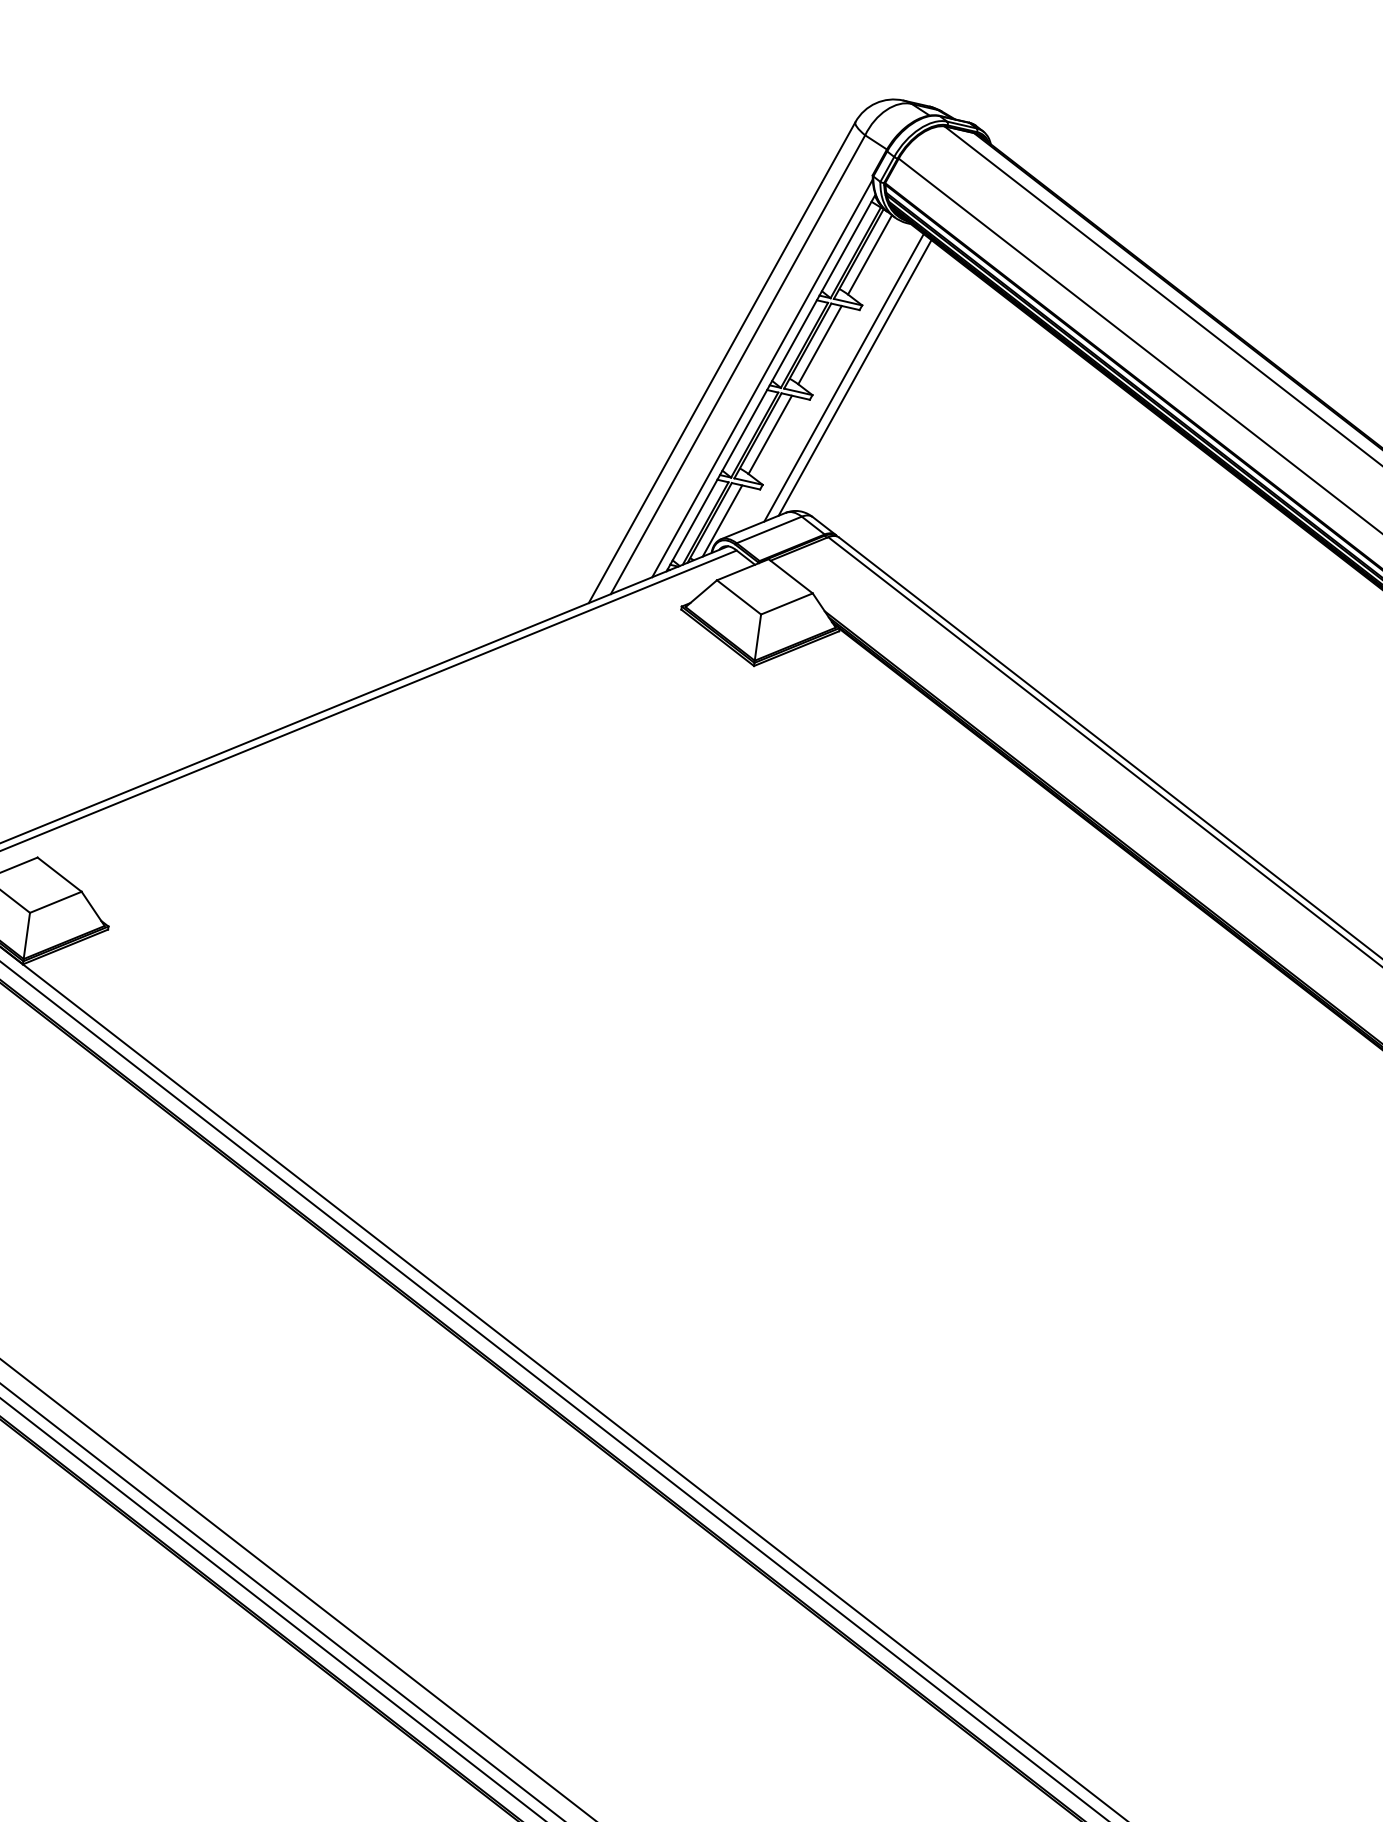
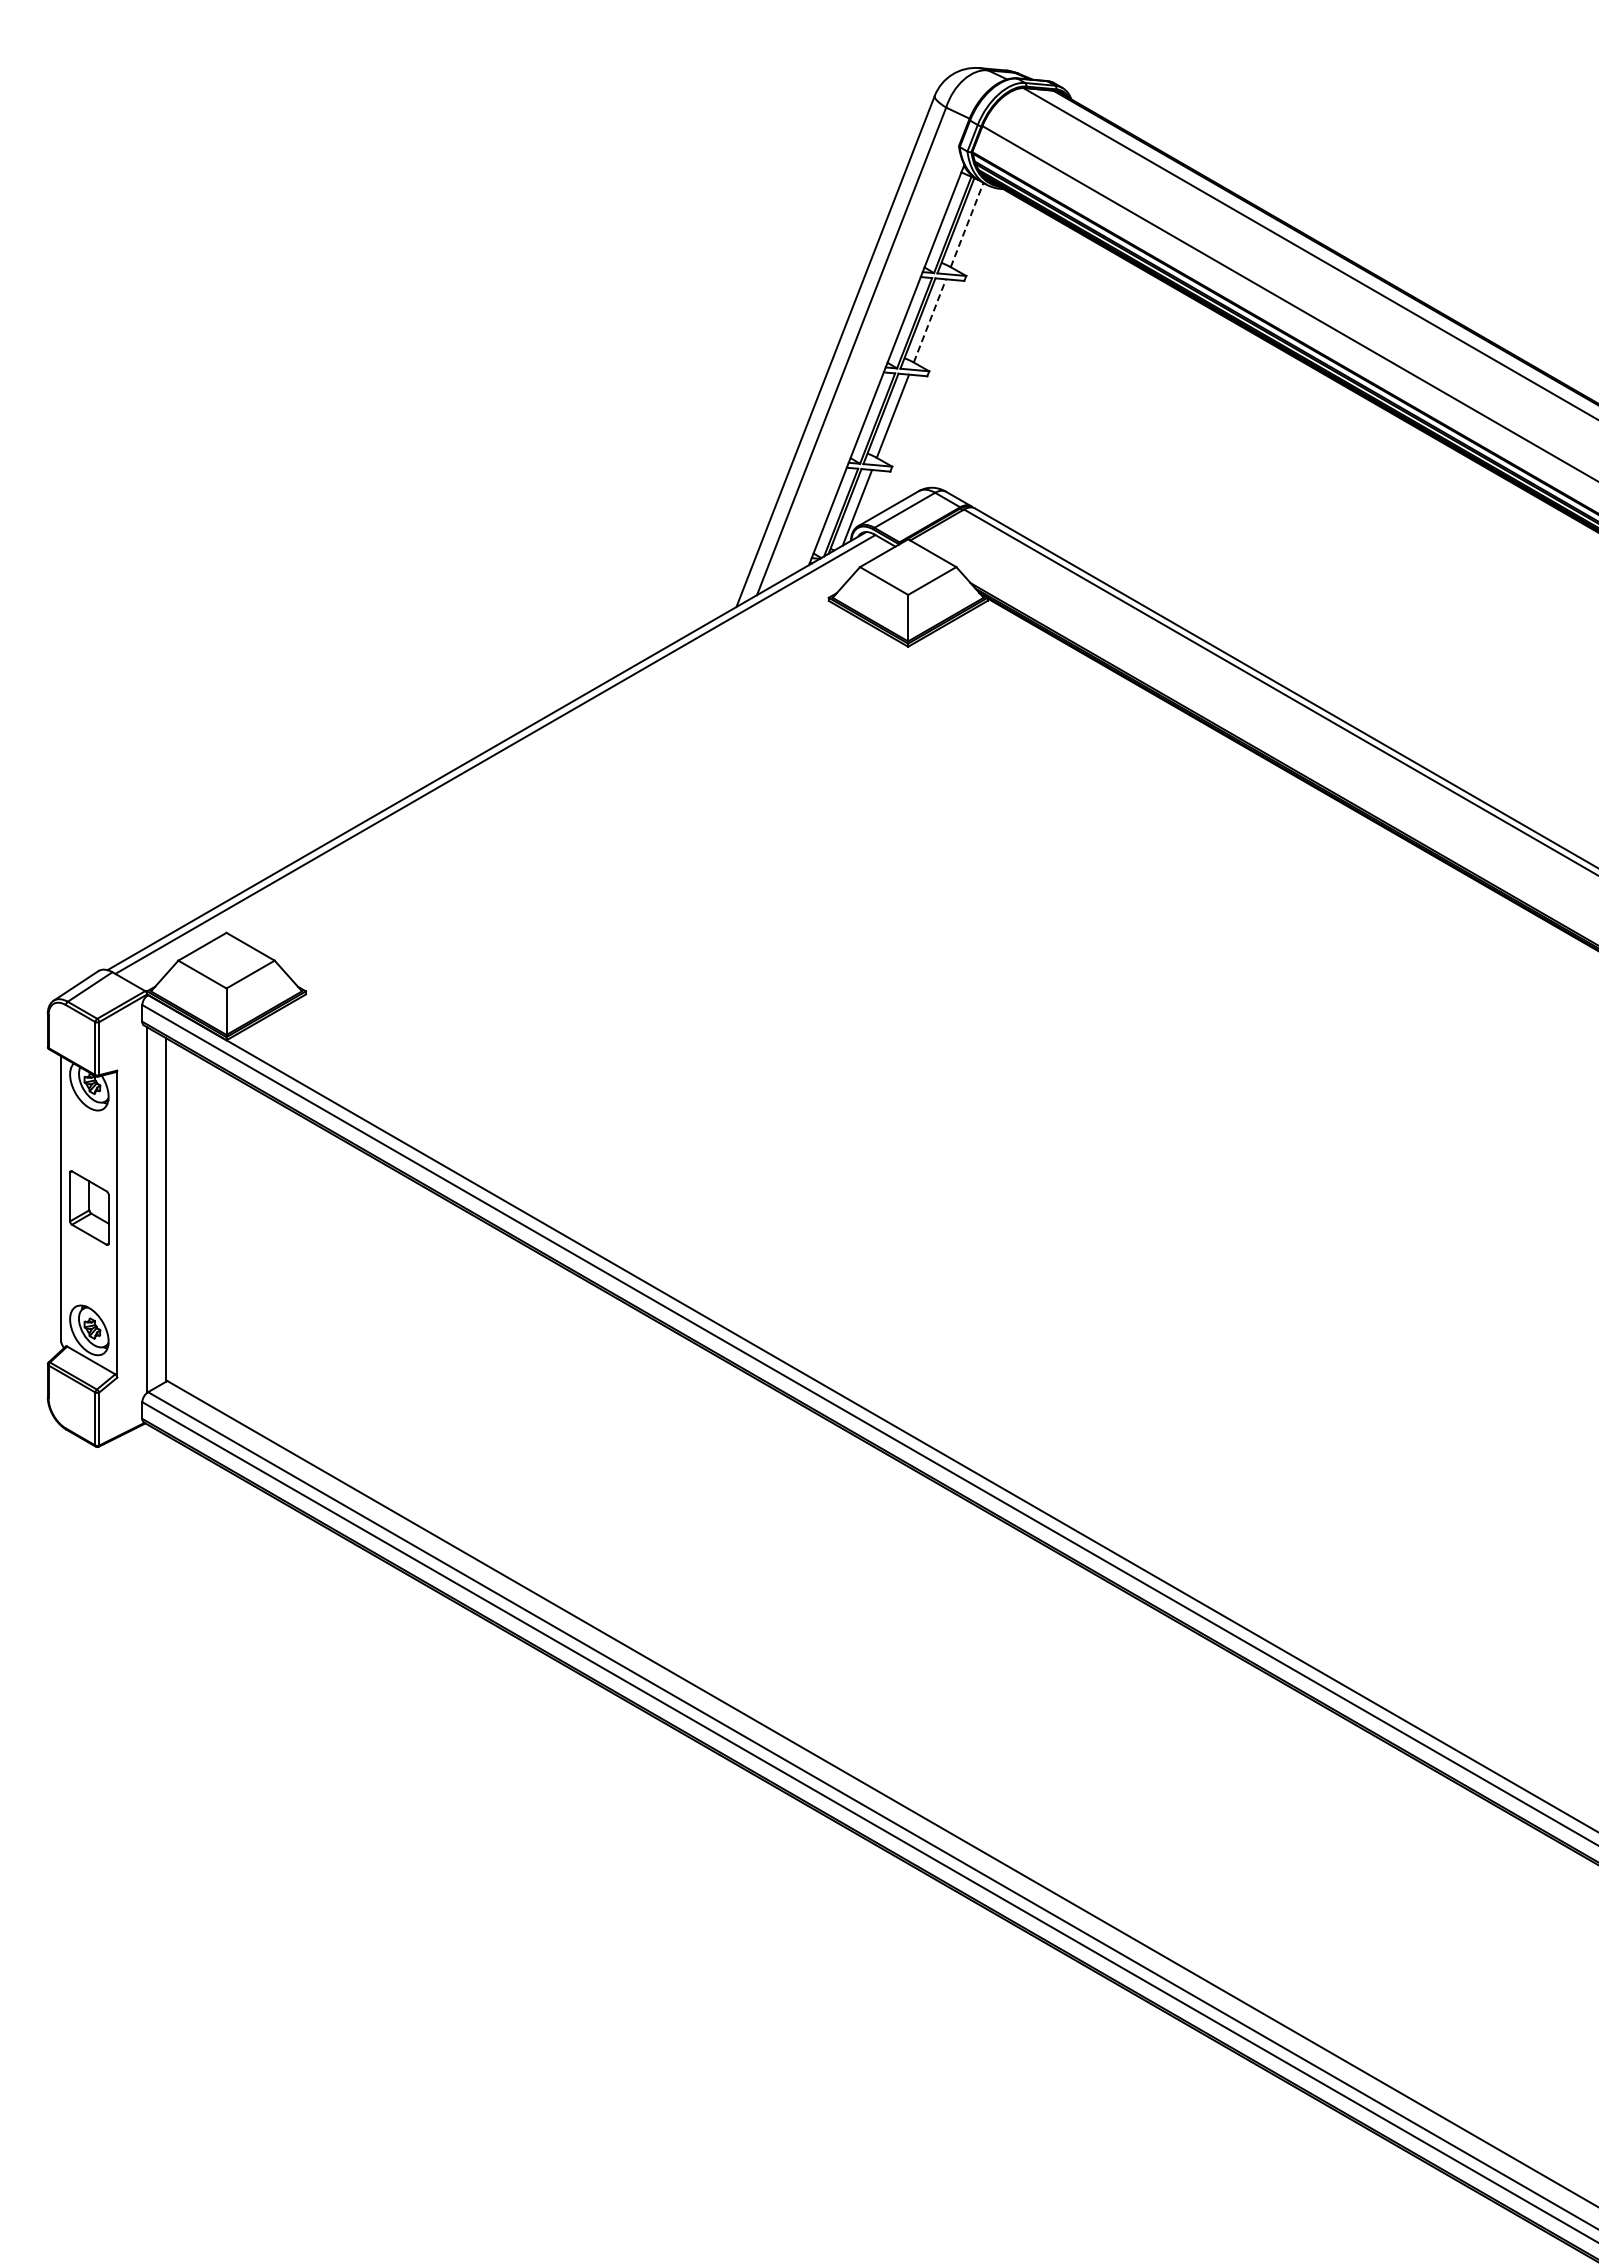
line: (870, 254) -> (967, 224), solid -> dashed
line: (819, 344) -> (929, 320), solid -> dashed
line: (843, 377) -> (957, 349), removed
line: (854, 377) -> (968, 348), removed
line: (762, 378) -> (877, 361), removed

